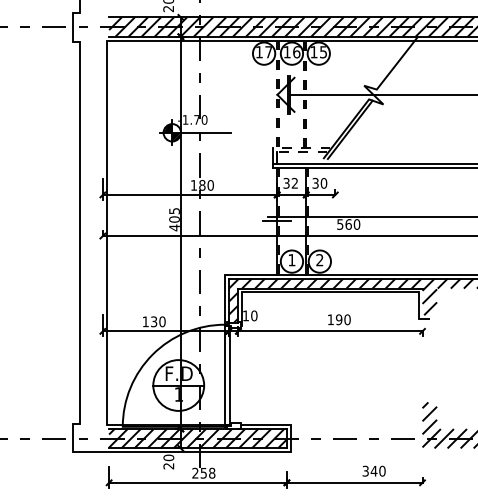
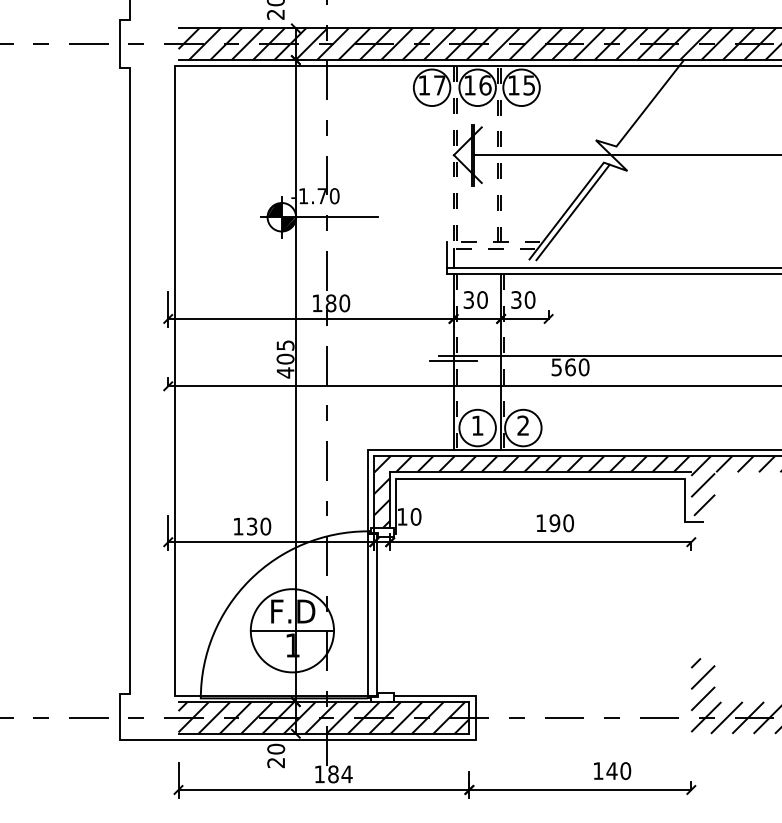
text: (294, 183) -> (481, 300), 32 -> 30
text: (365, 470) -> (598, 769), 340 -> 140
text: (203, 472) -> (332, 773), 258 -> 184

